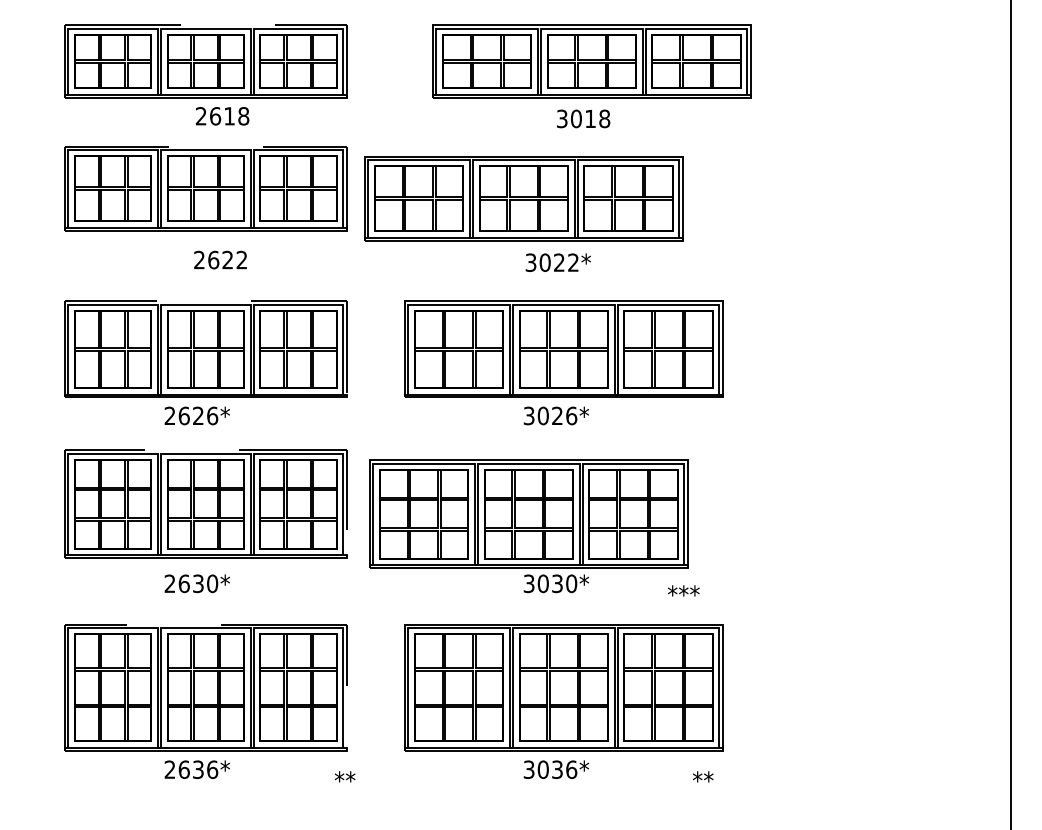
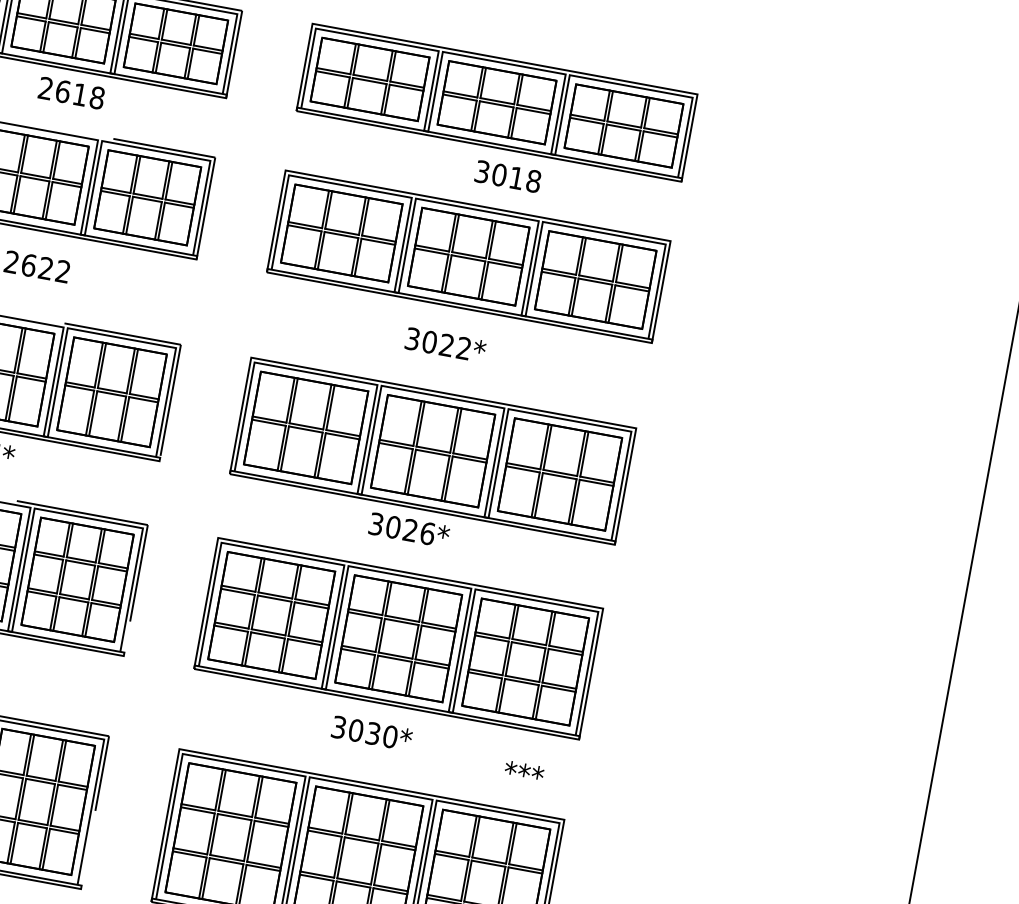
part: (591, 61) -> (496, 102), moved
part: (523, 198) -> (468, 256), moved
part: (528, 513) -> (398, 637), moved

